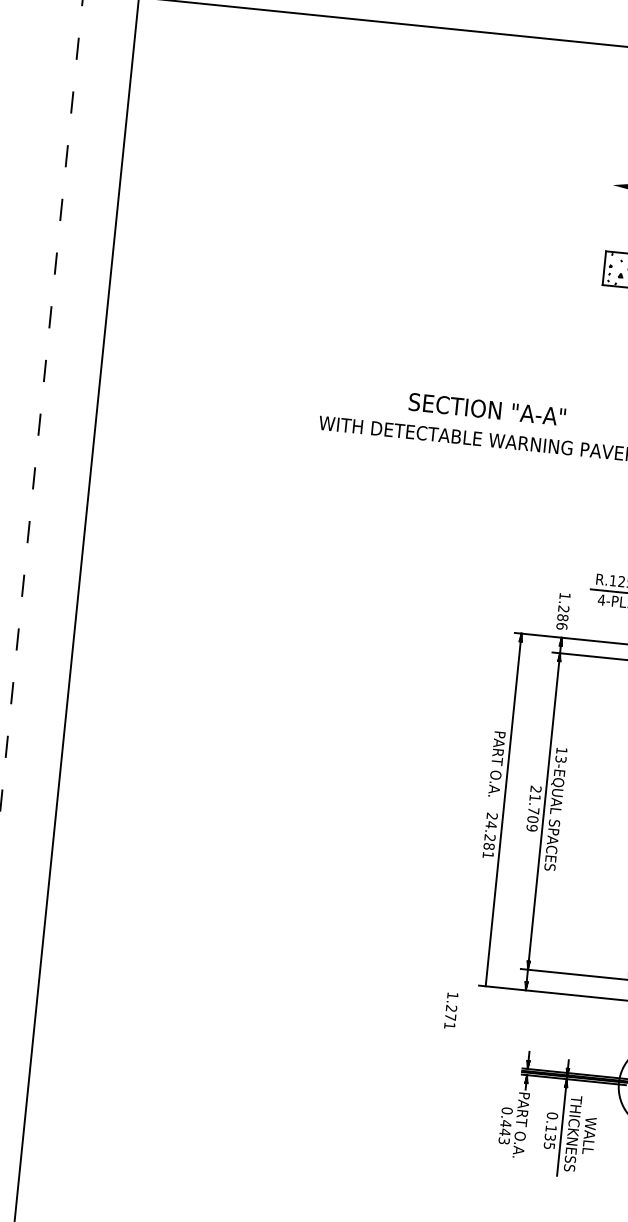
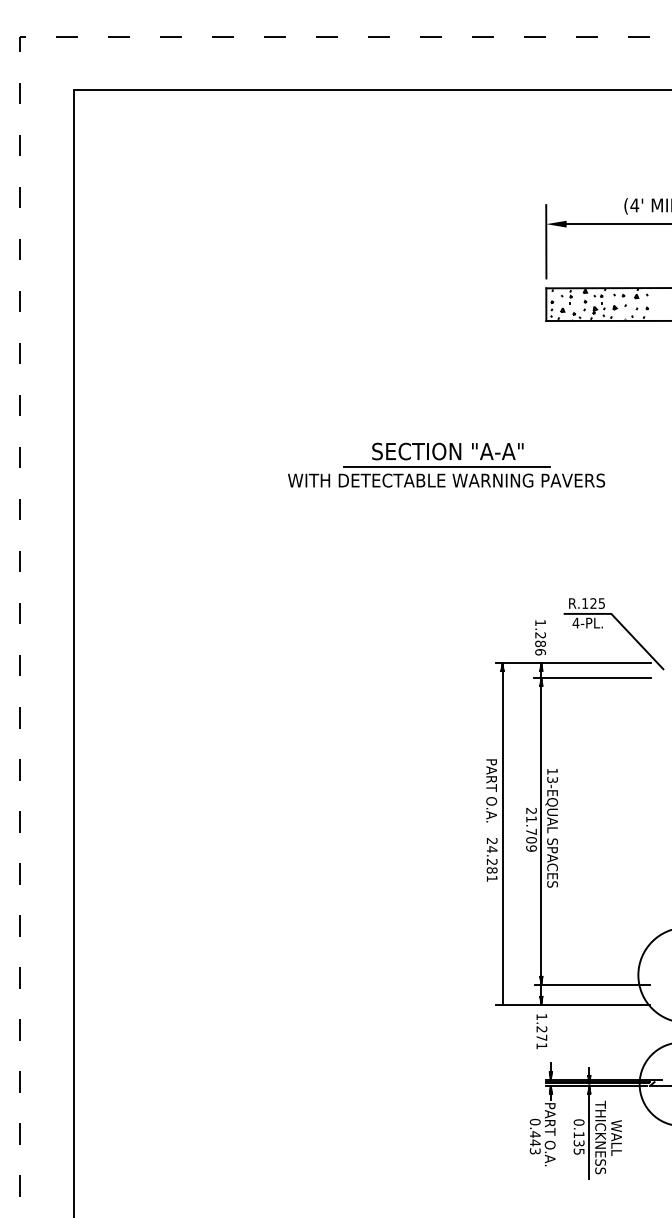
line: (611, 203) -> (546, 241), added
line: (484, 424) -> (446, 466), added
text: (450, 1010) -> (541, 1031), moved

